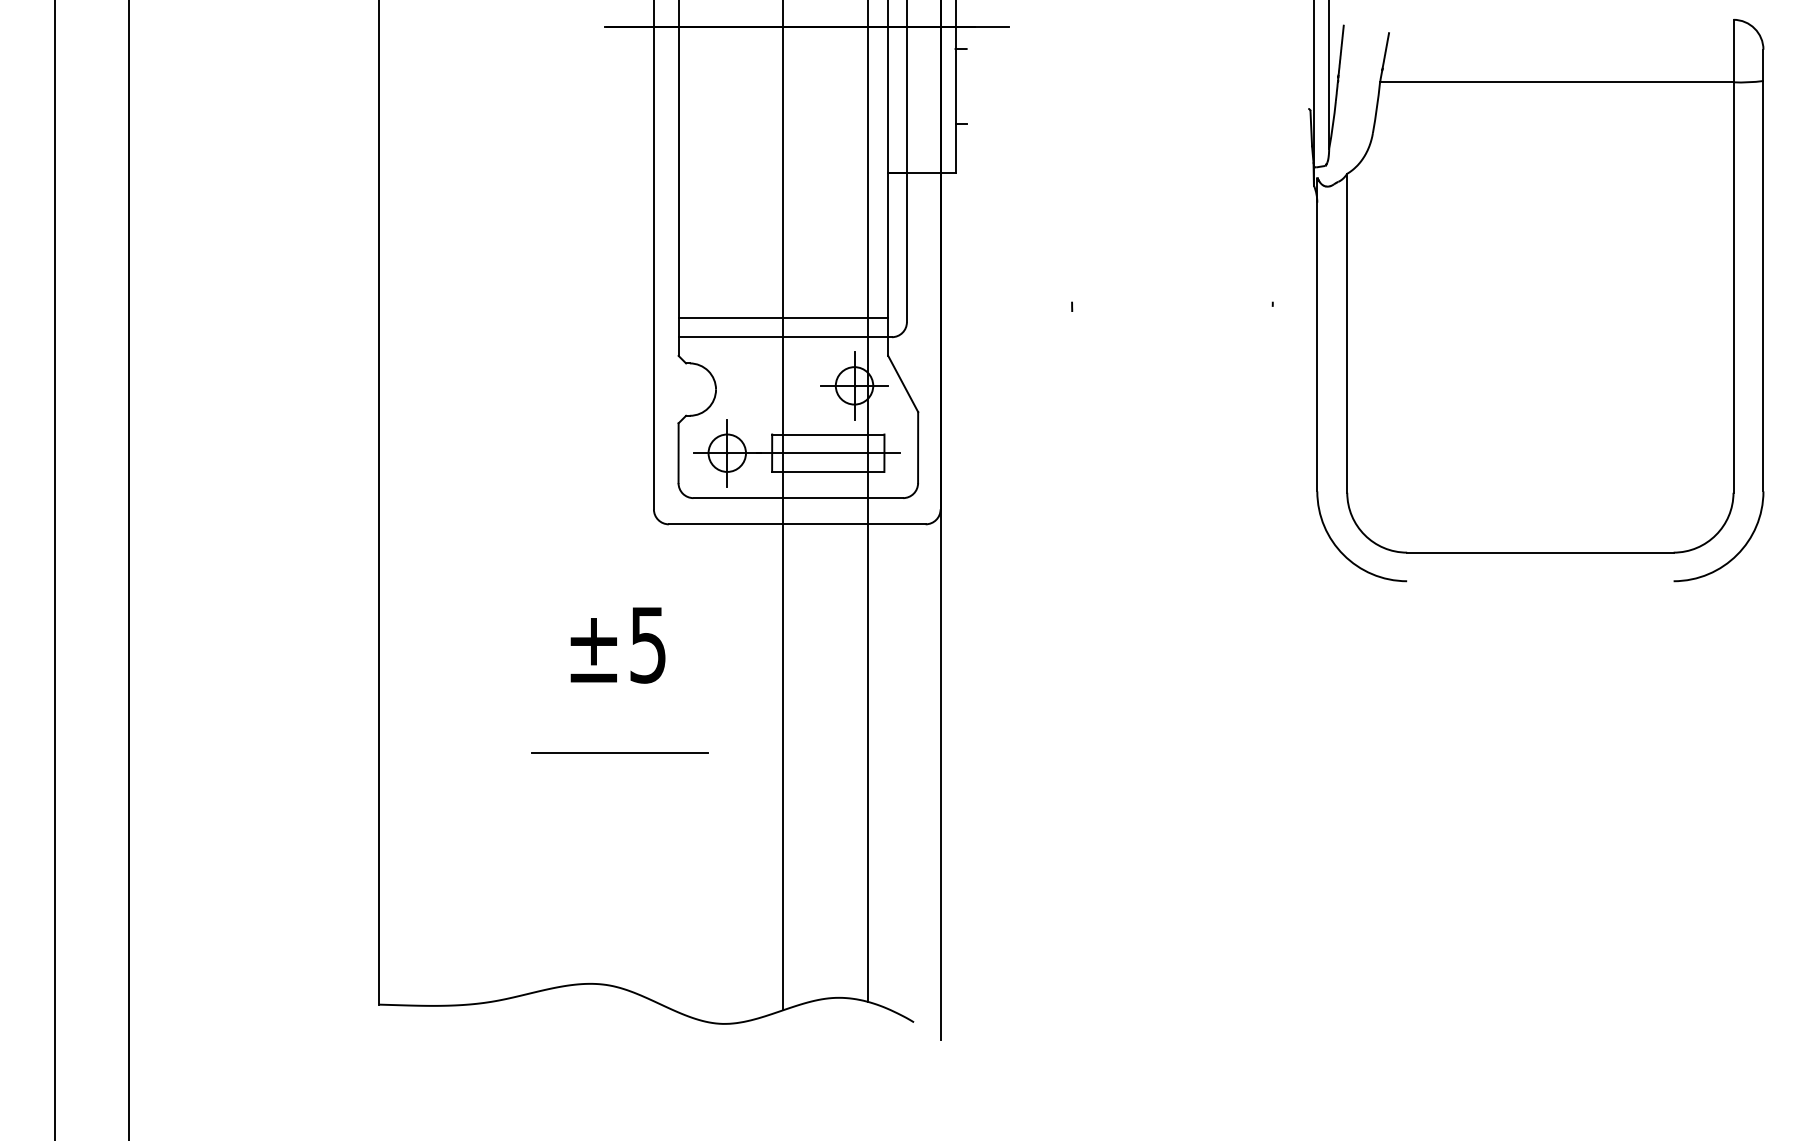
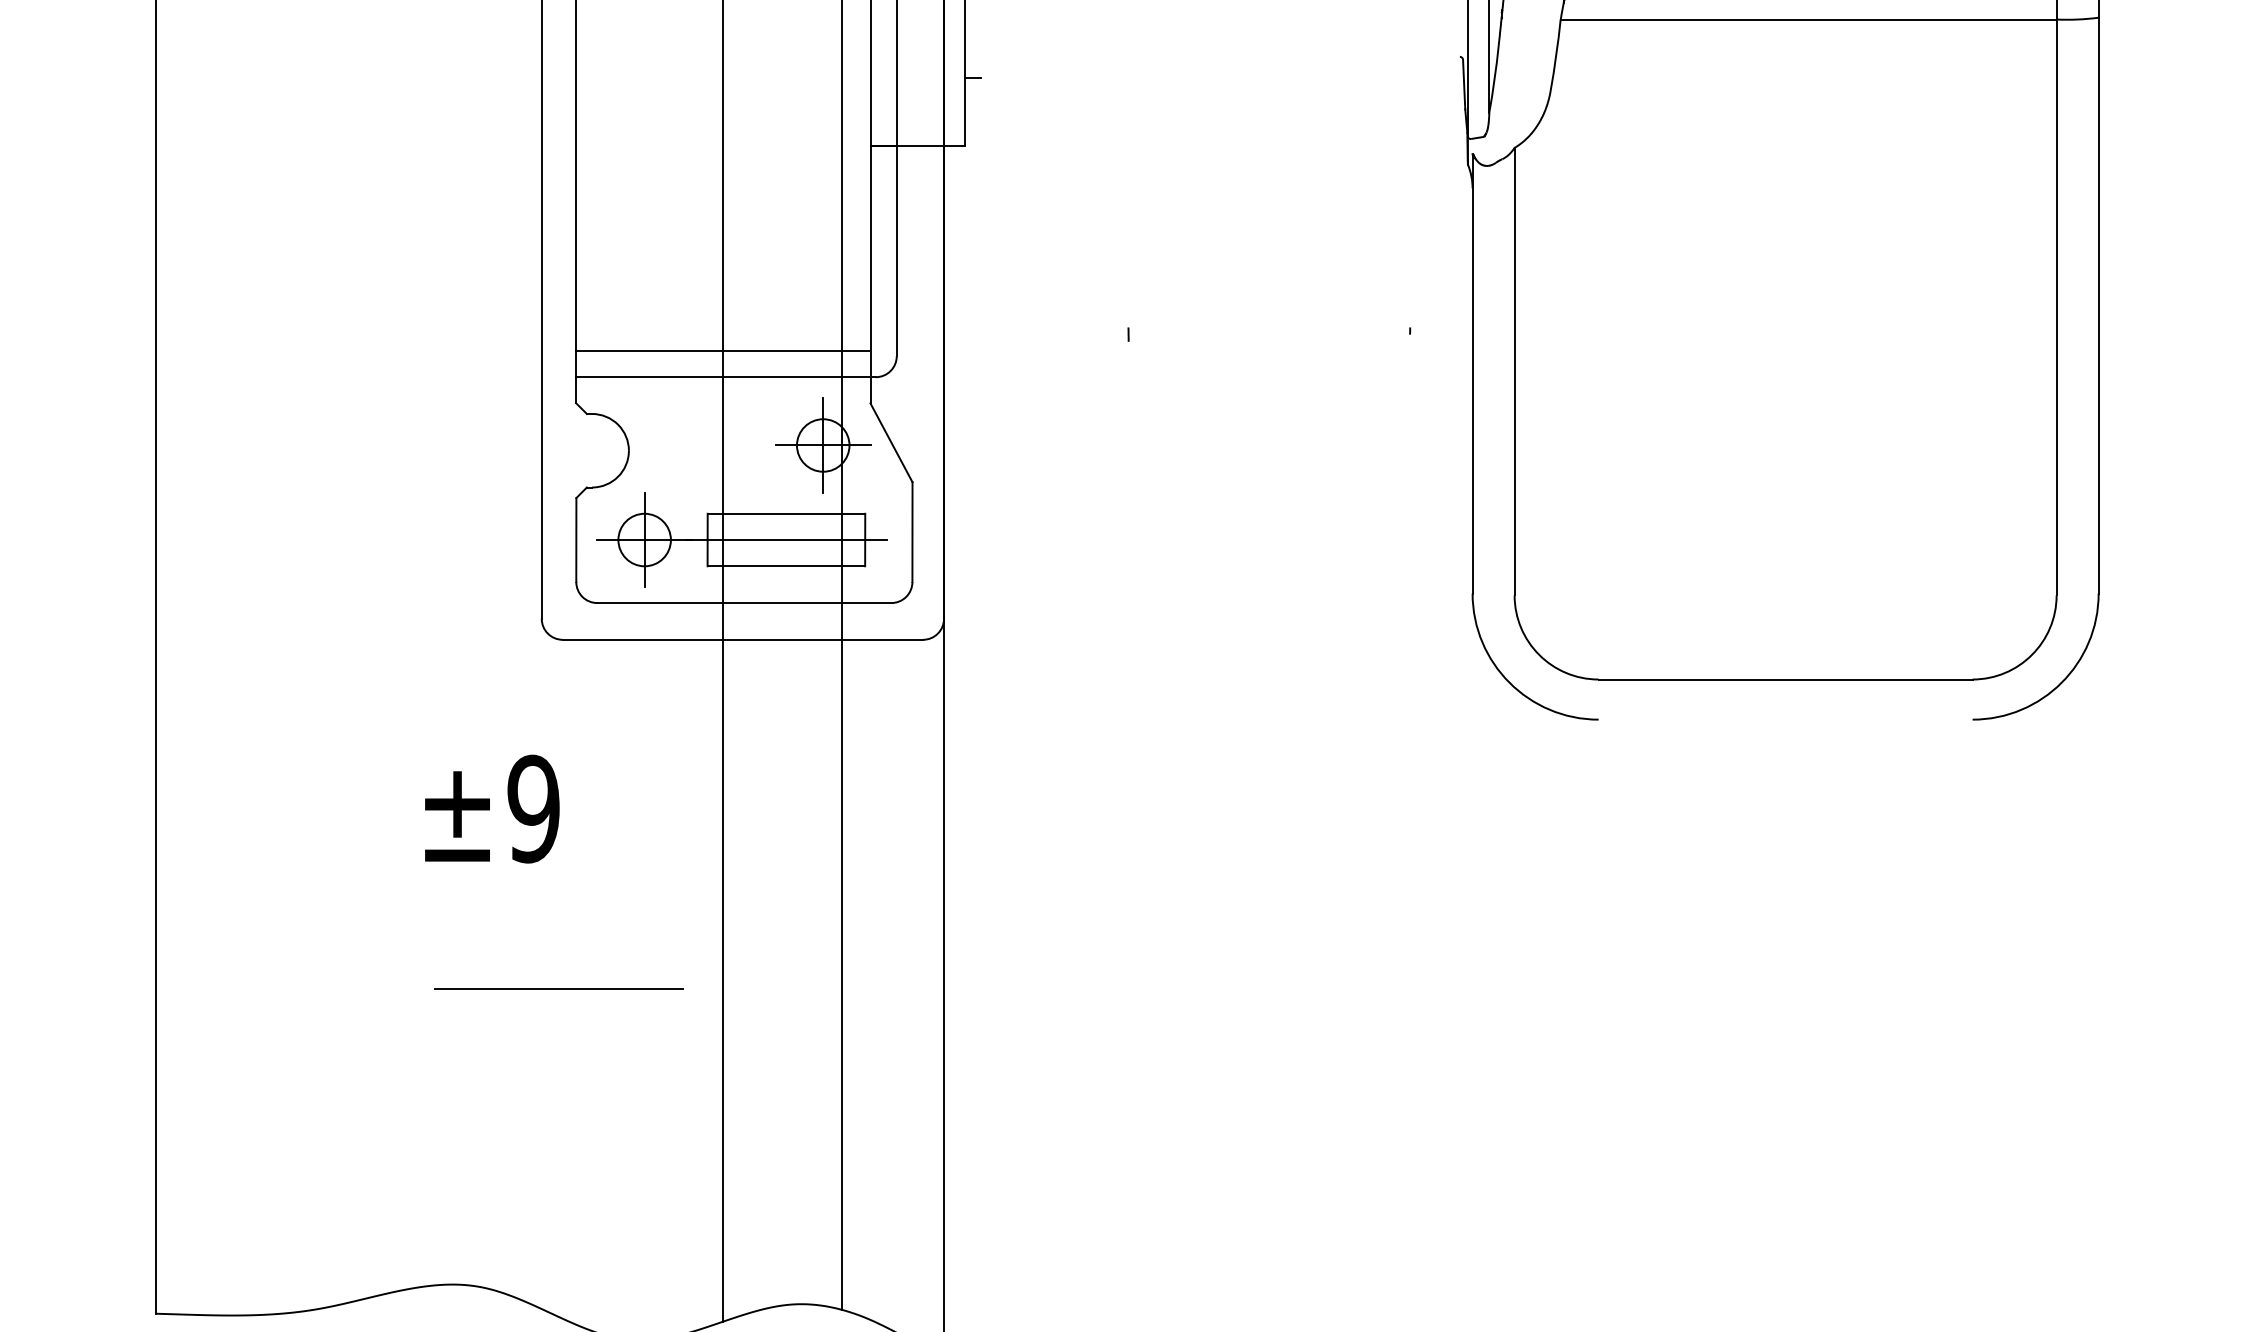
text: (647, 644) -> (532, 808), ±5 -> ±9
line: (619, 752) -> (557, 988), moved

